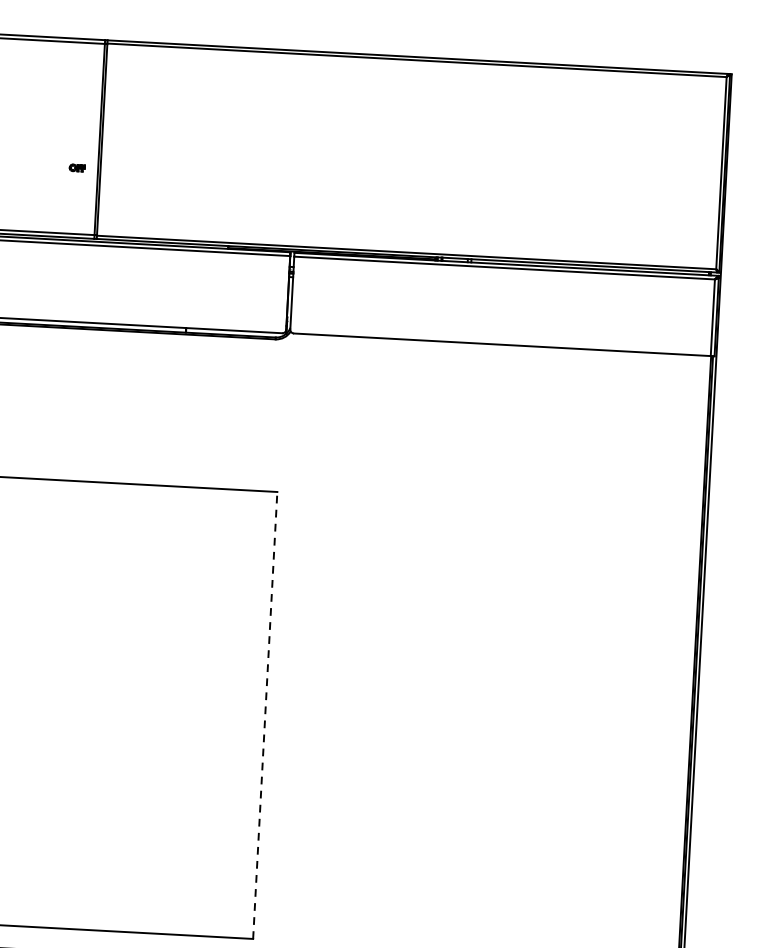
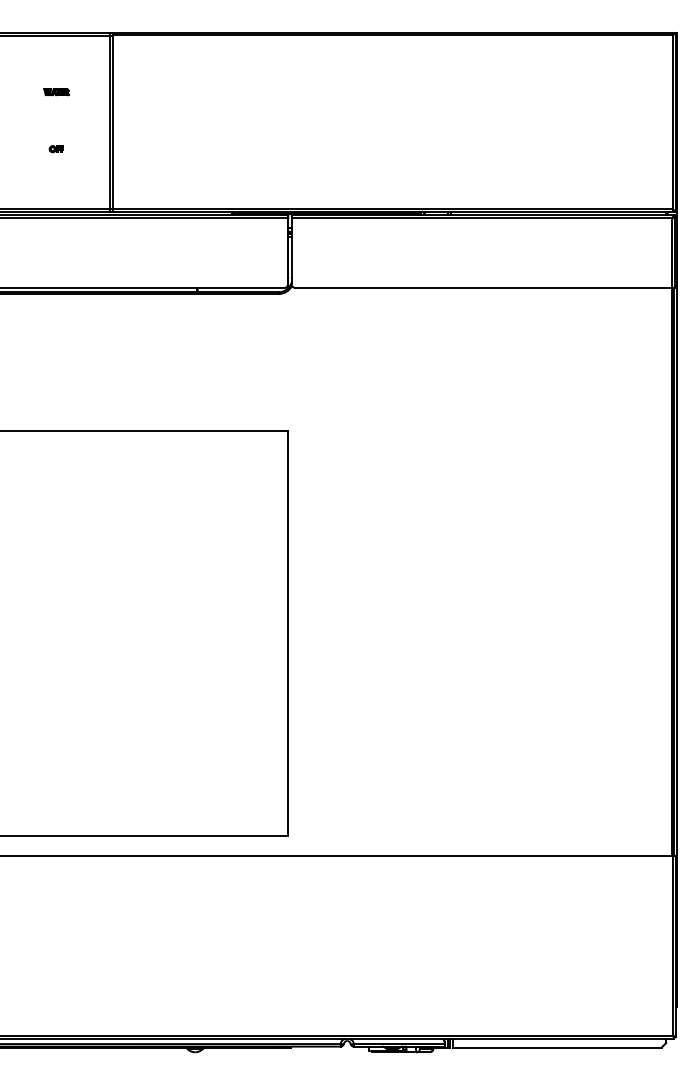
part: (41, 103) -> (56, 92), added
part: (76, 168) -> (55, 149), moved
line: (264, 715) -> (287, 633), dashed -> solid

